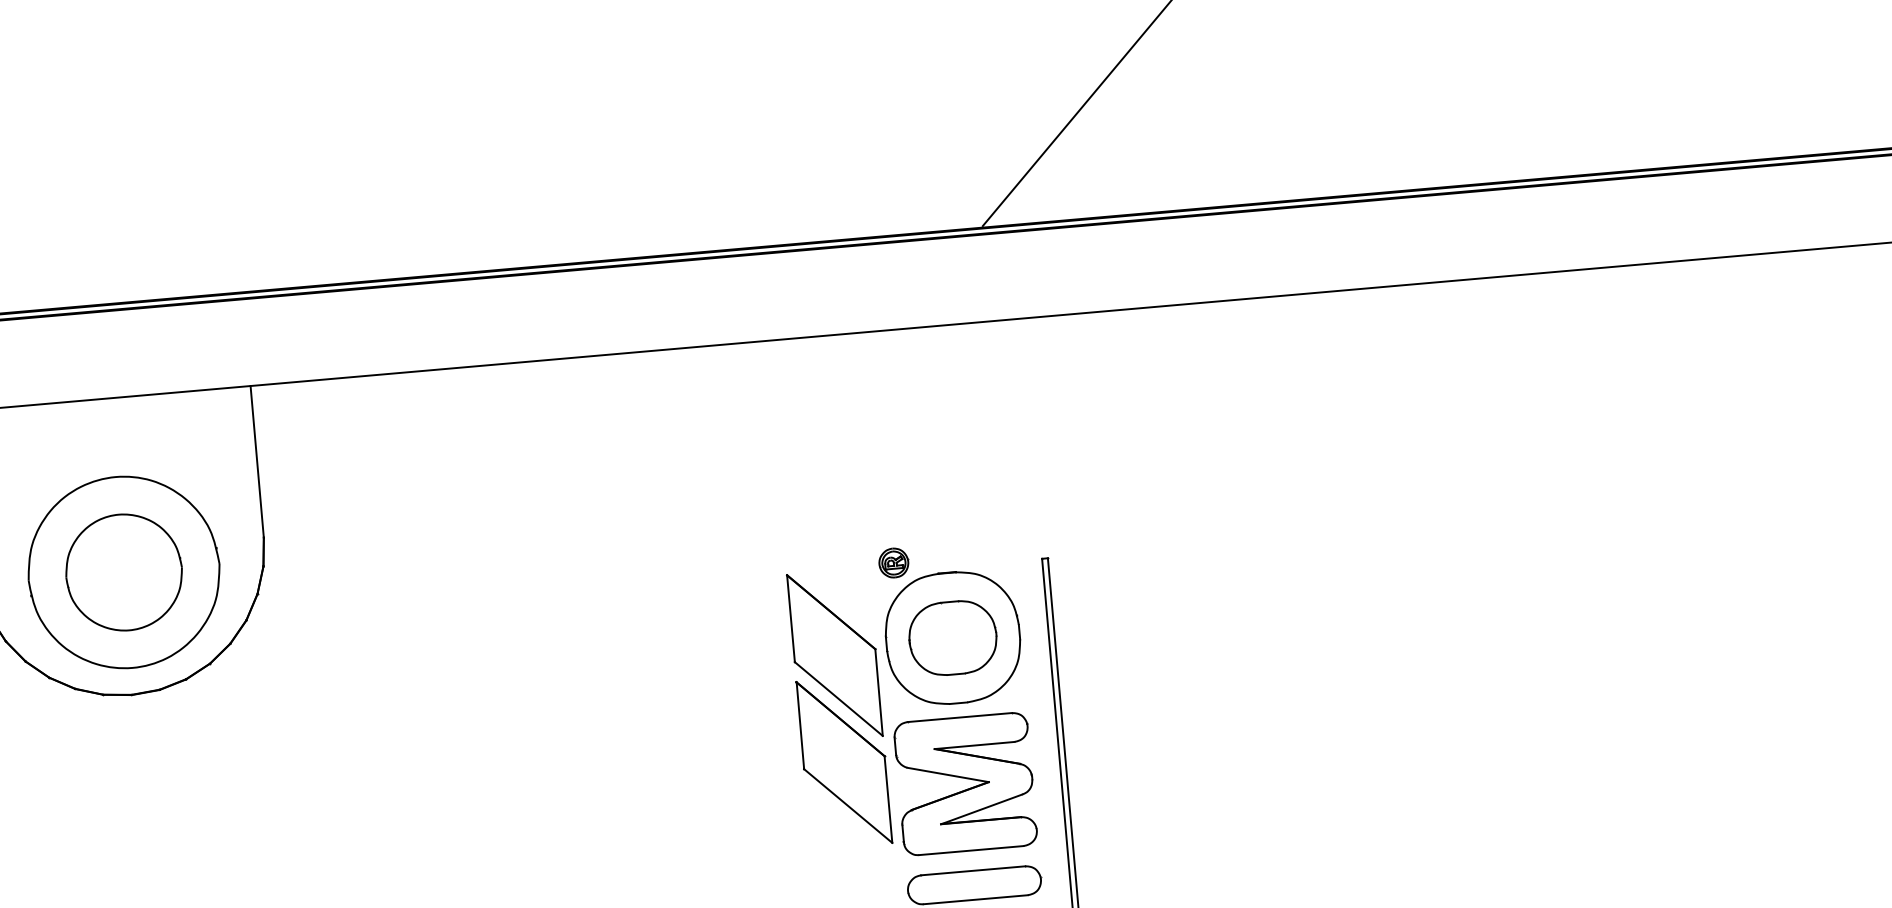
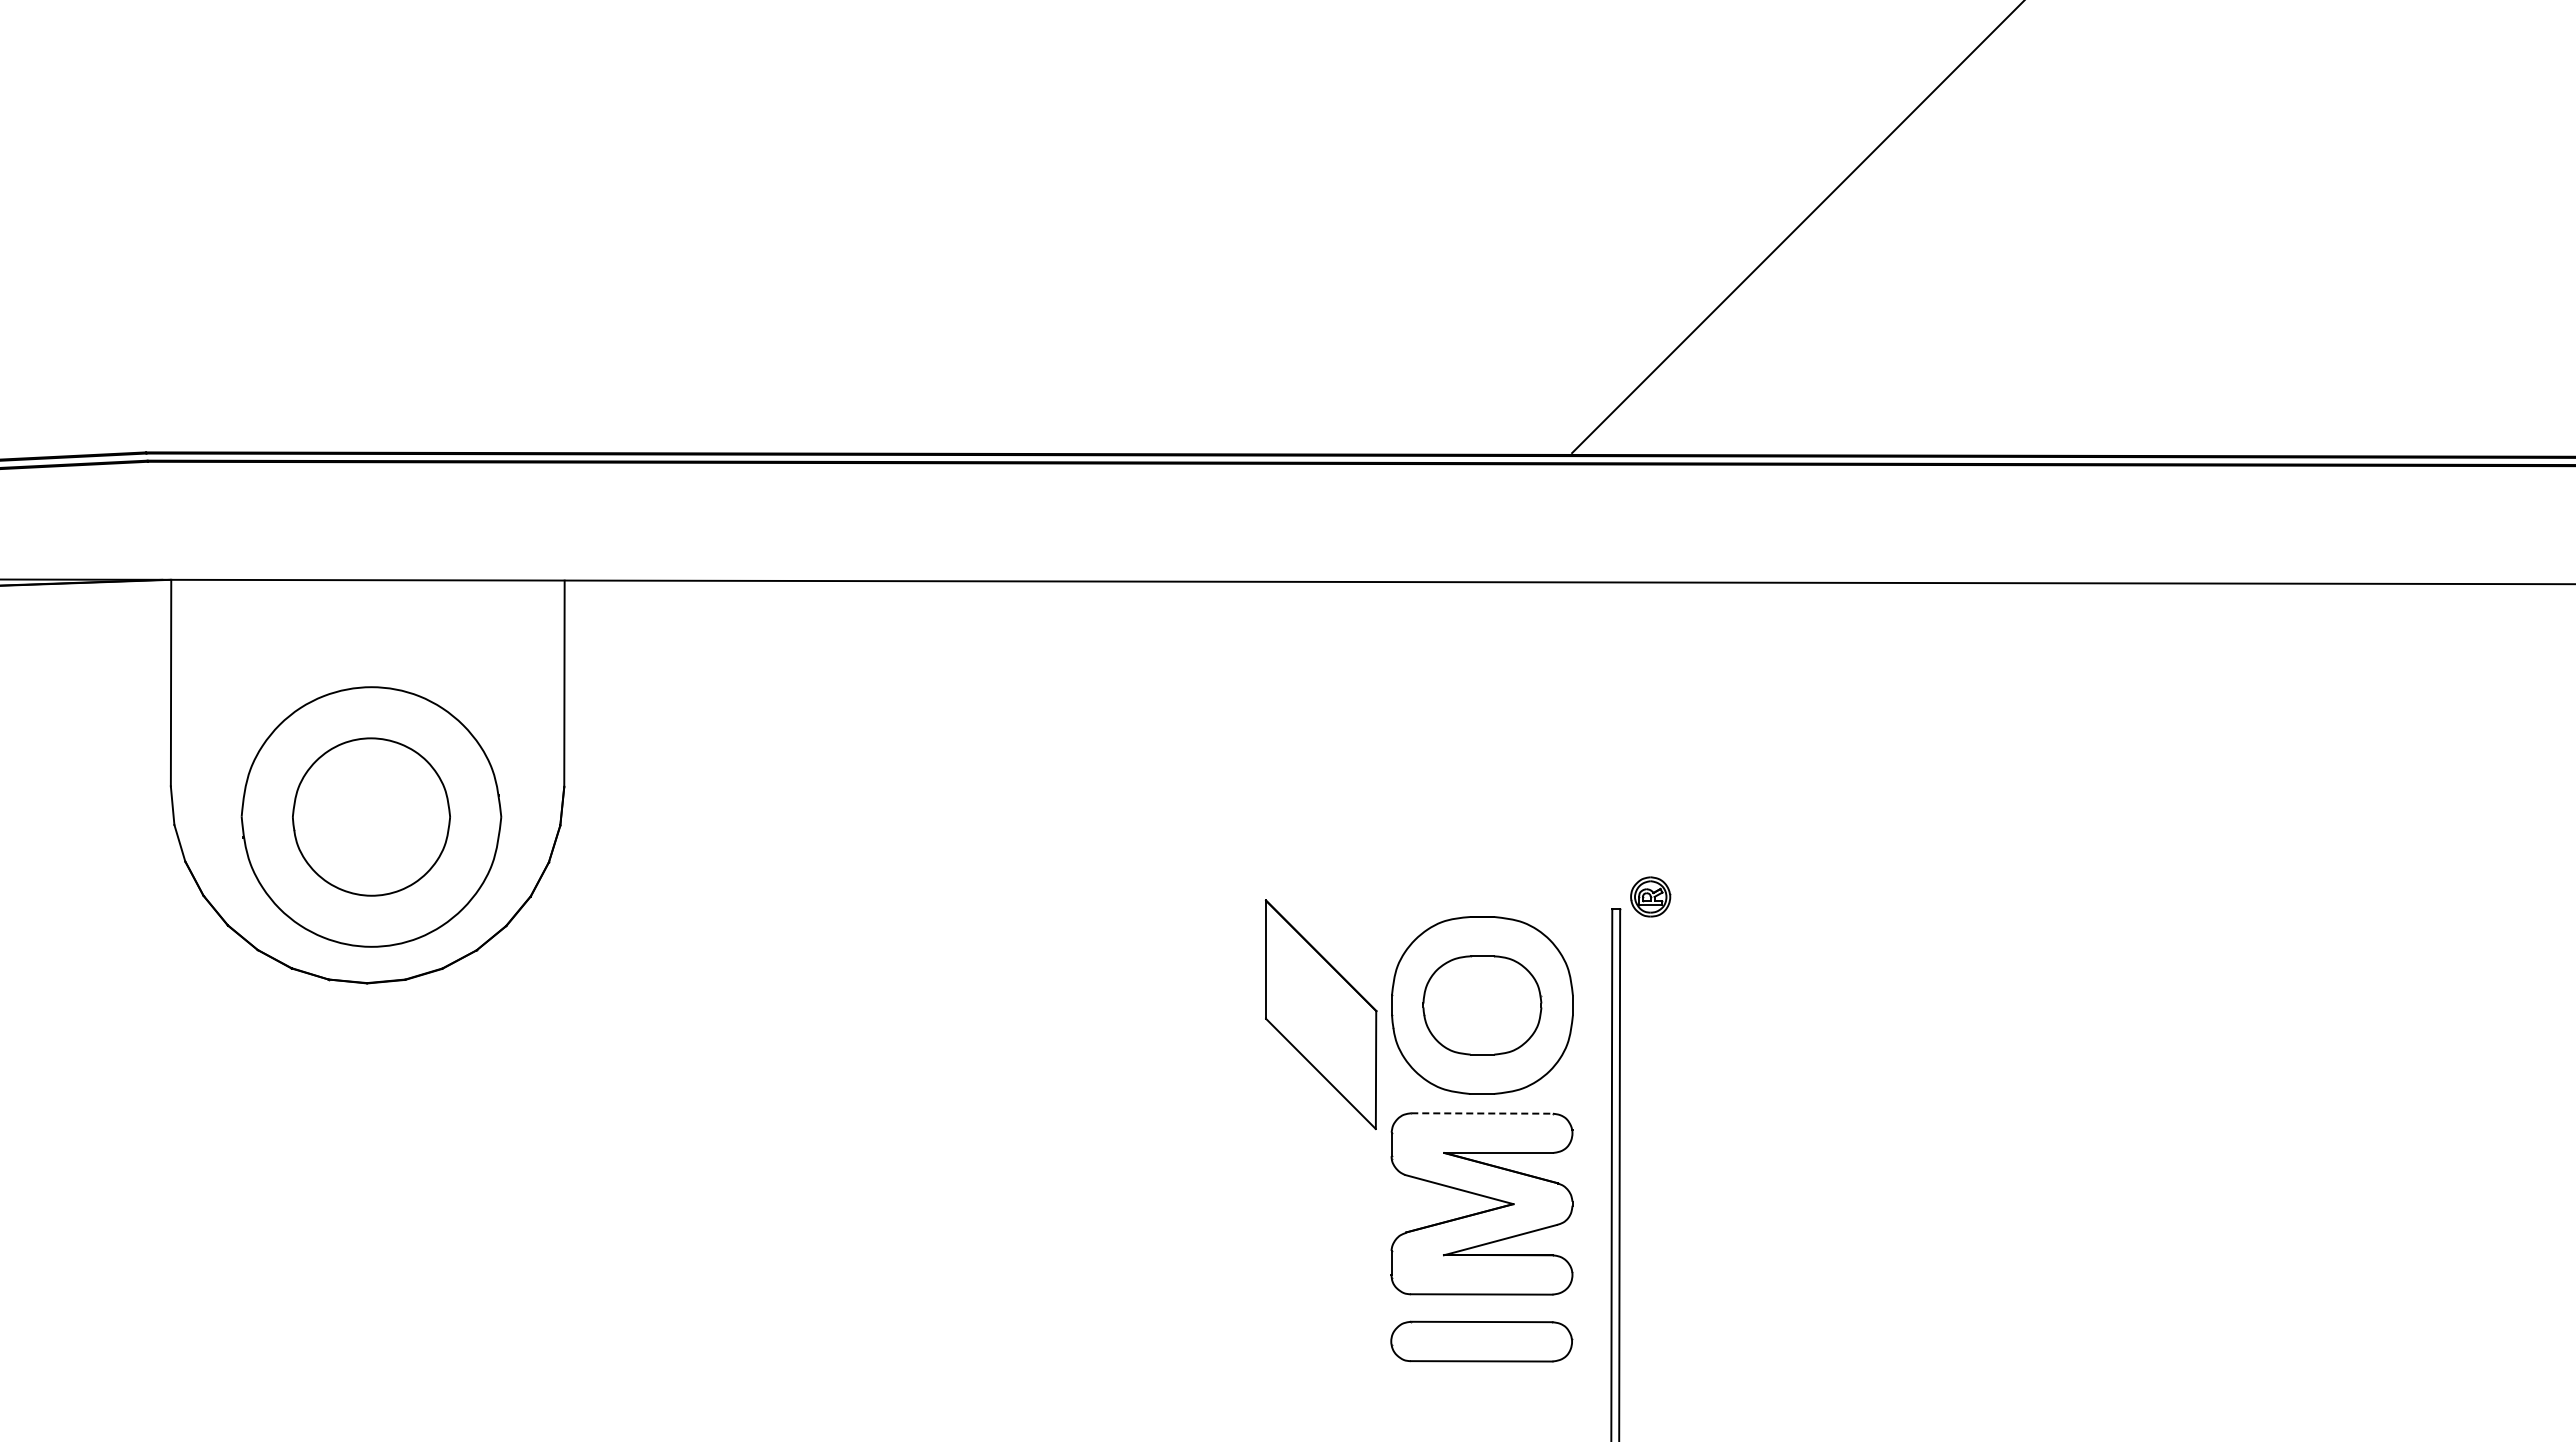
part: (893, 562) -> (1650, 896), moved
line: (960, 717) -> (1482, 1113), solid -> dashed
part: (844, 761) -> (1320, 1159), removed

